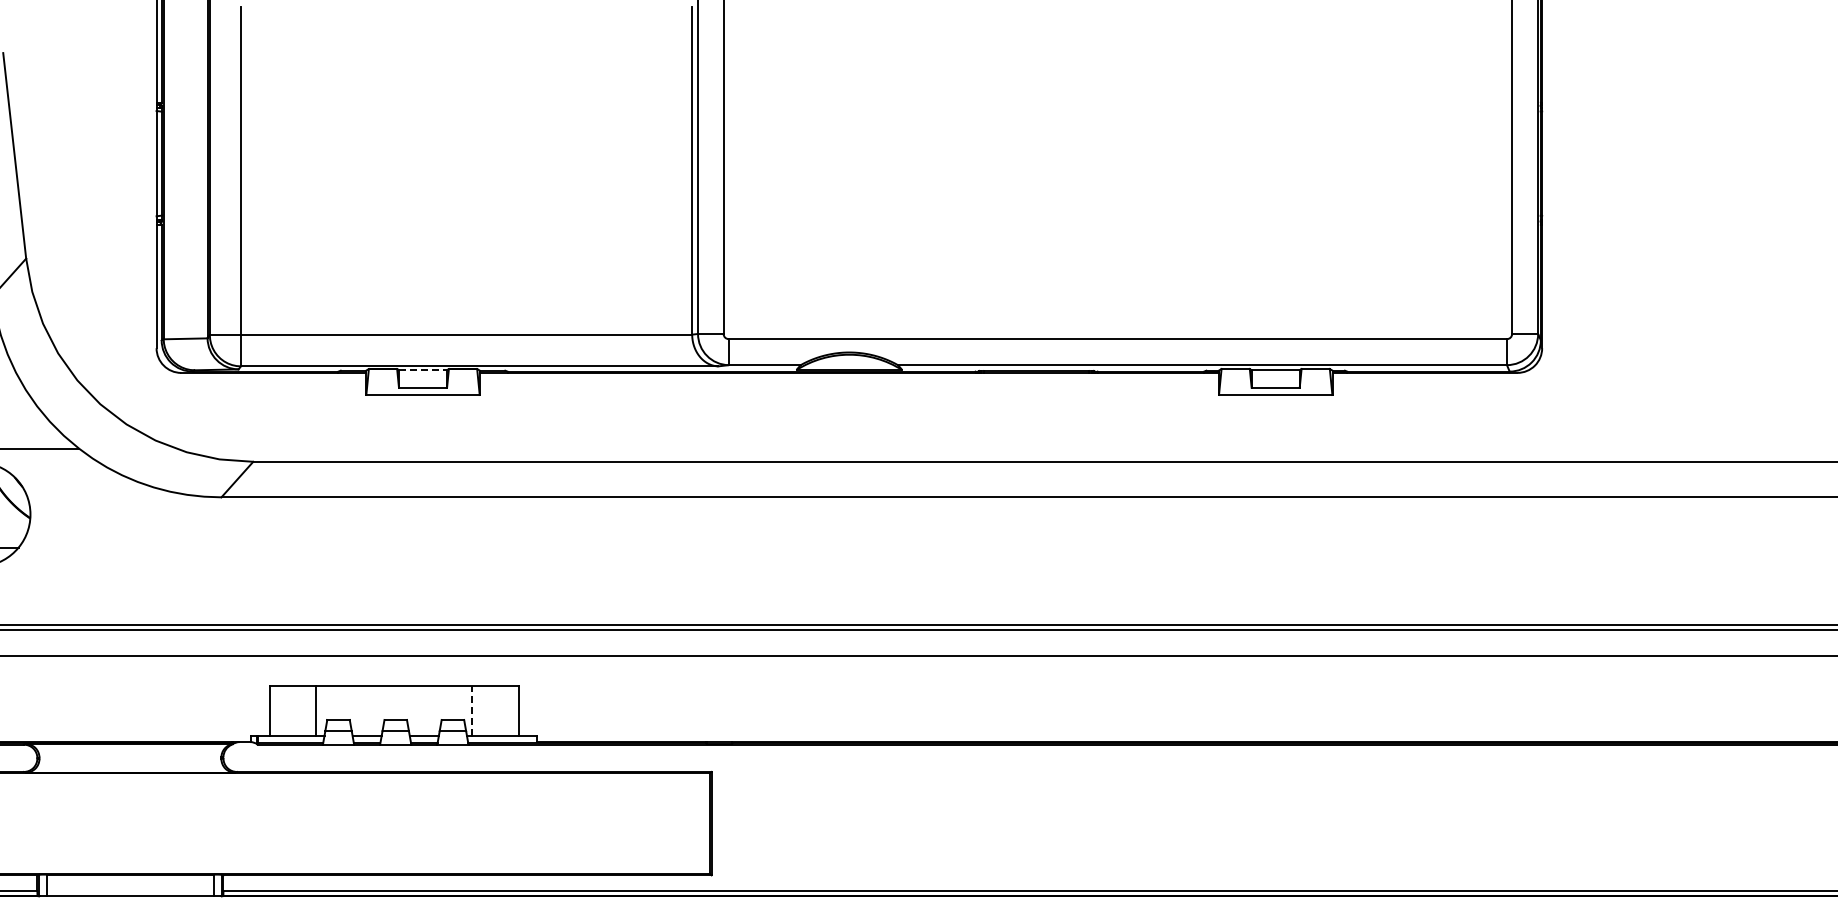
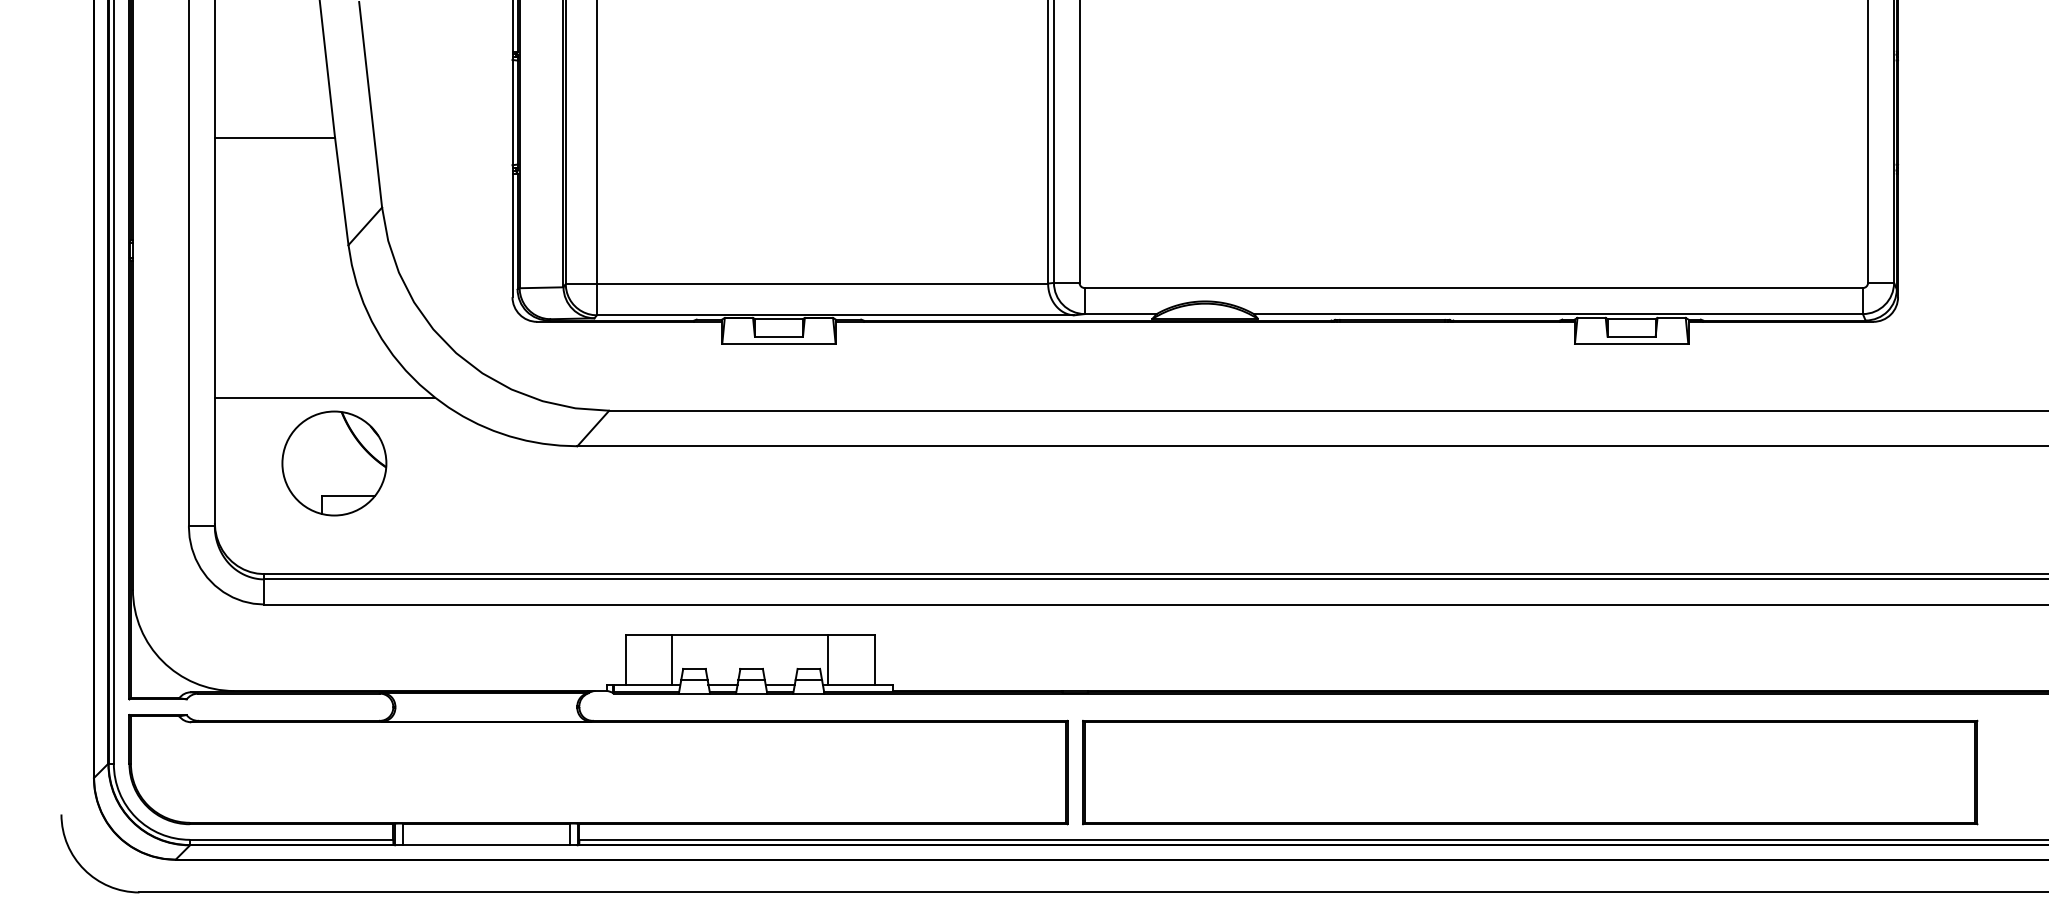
line: (423, 370) -> (779, 319), dashed -> solid
line: (472, 710) -> (828, 659), dashed -> solid
part: (1174, 823) -> (1530, 772), added

